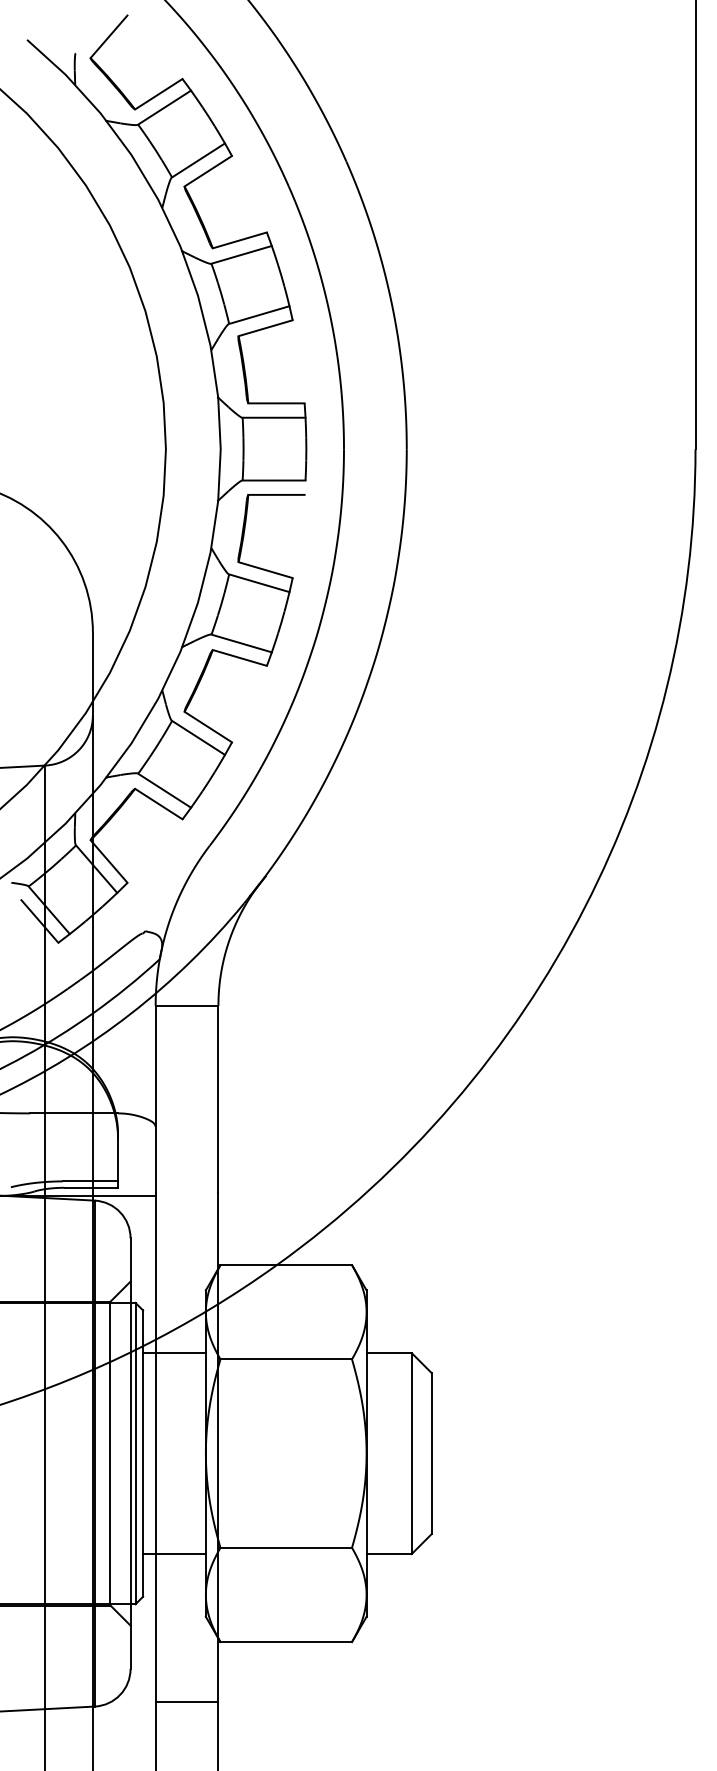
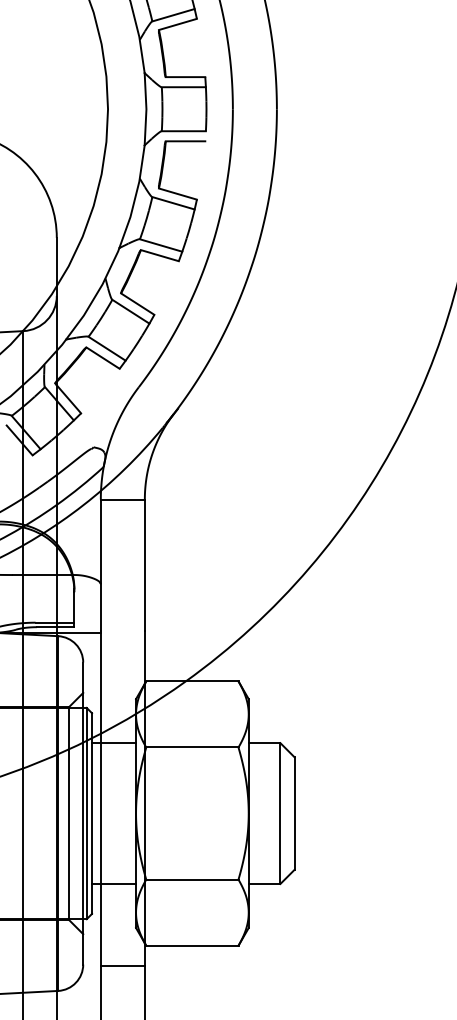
line: (186, 1702) -> (122, 966), moved

